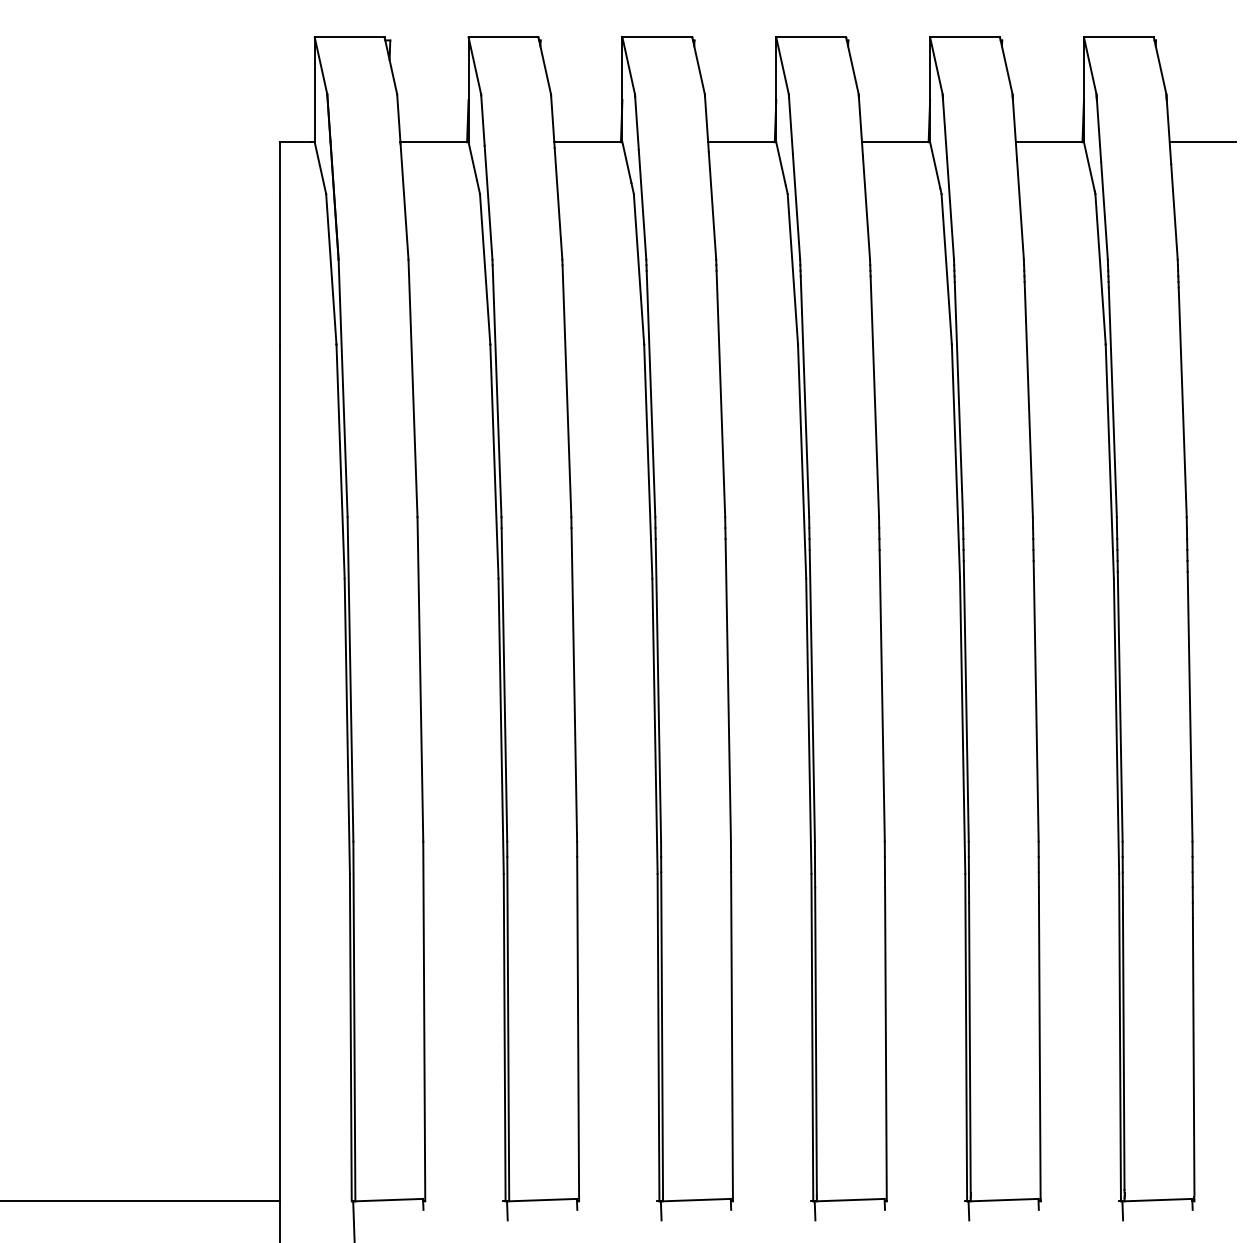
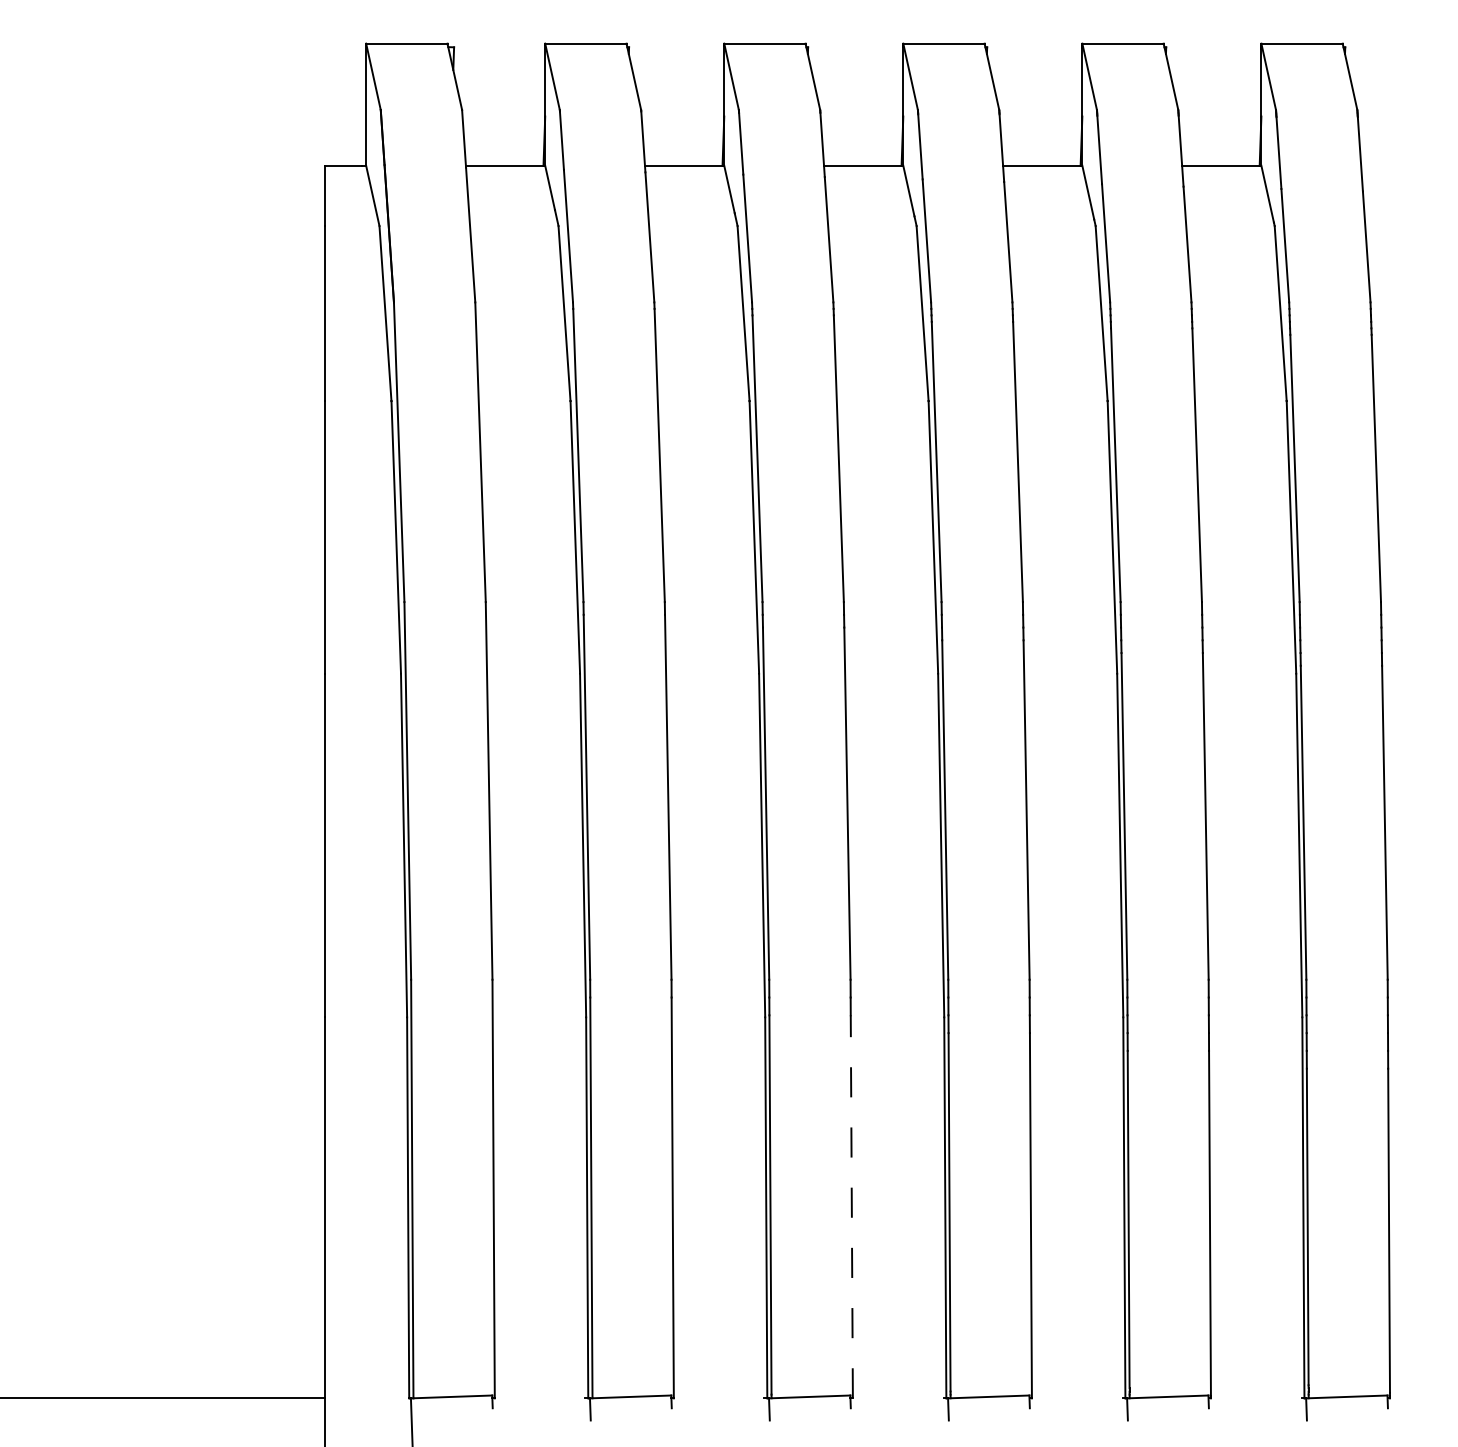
line: (1202, 142) -> (1399, 166), removed
line: (732, 1036) -> (852, 1206), solid -> dashed

